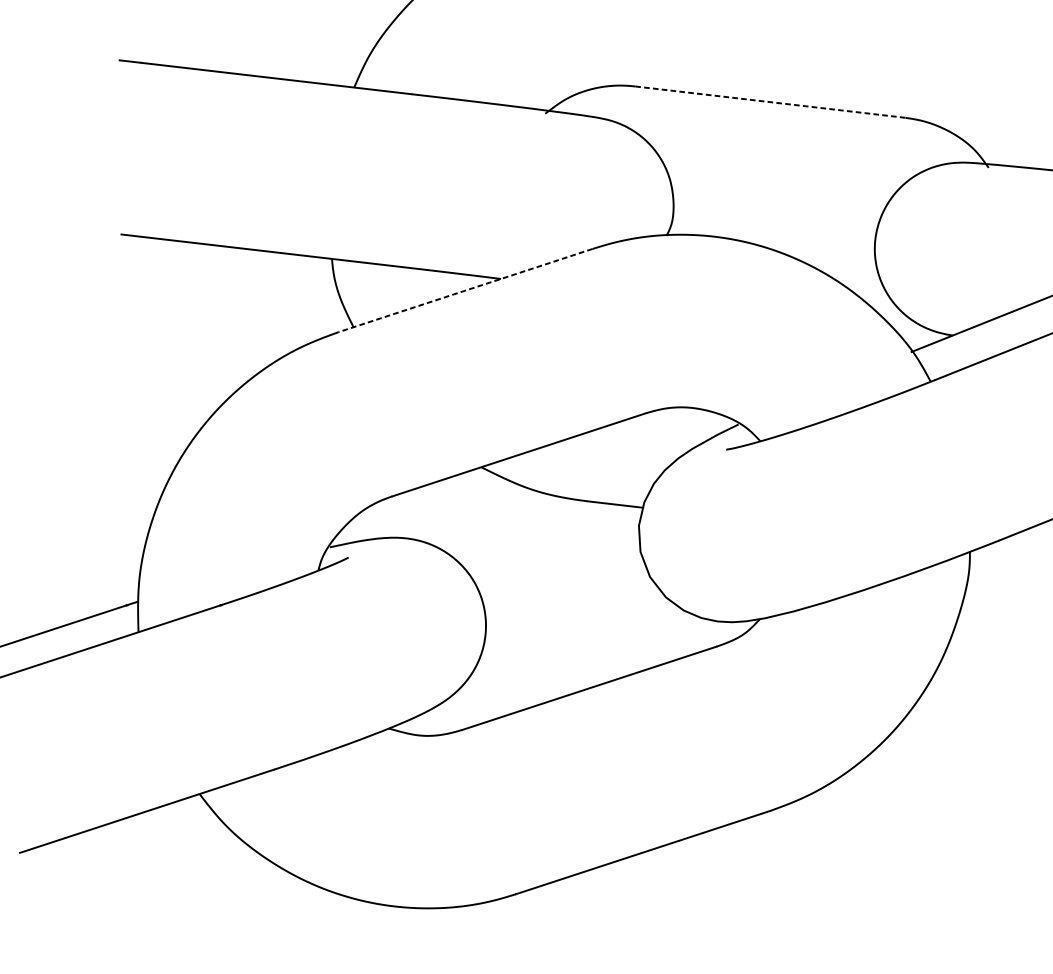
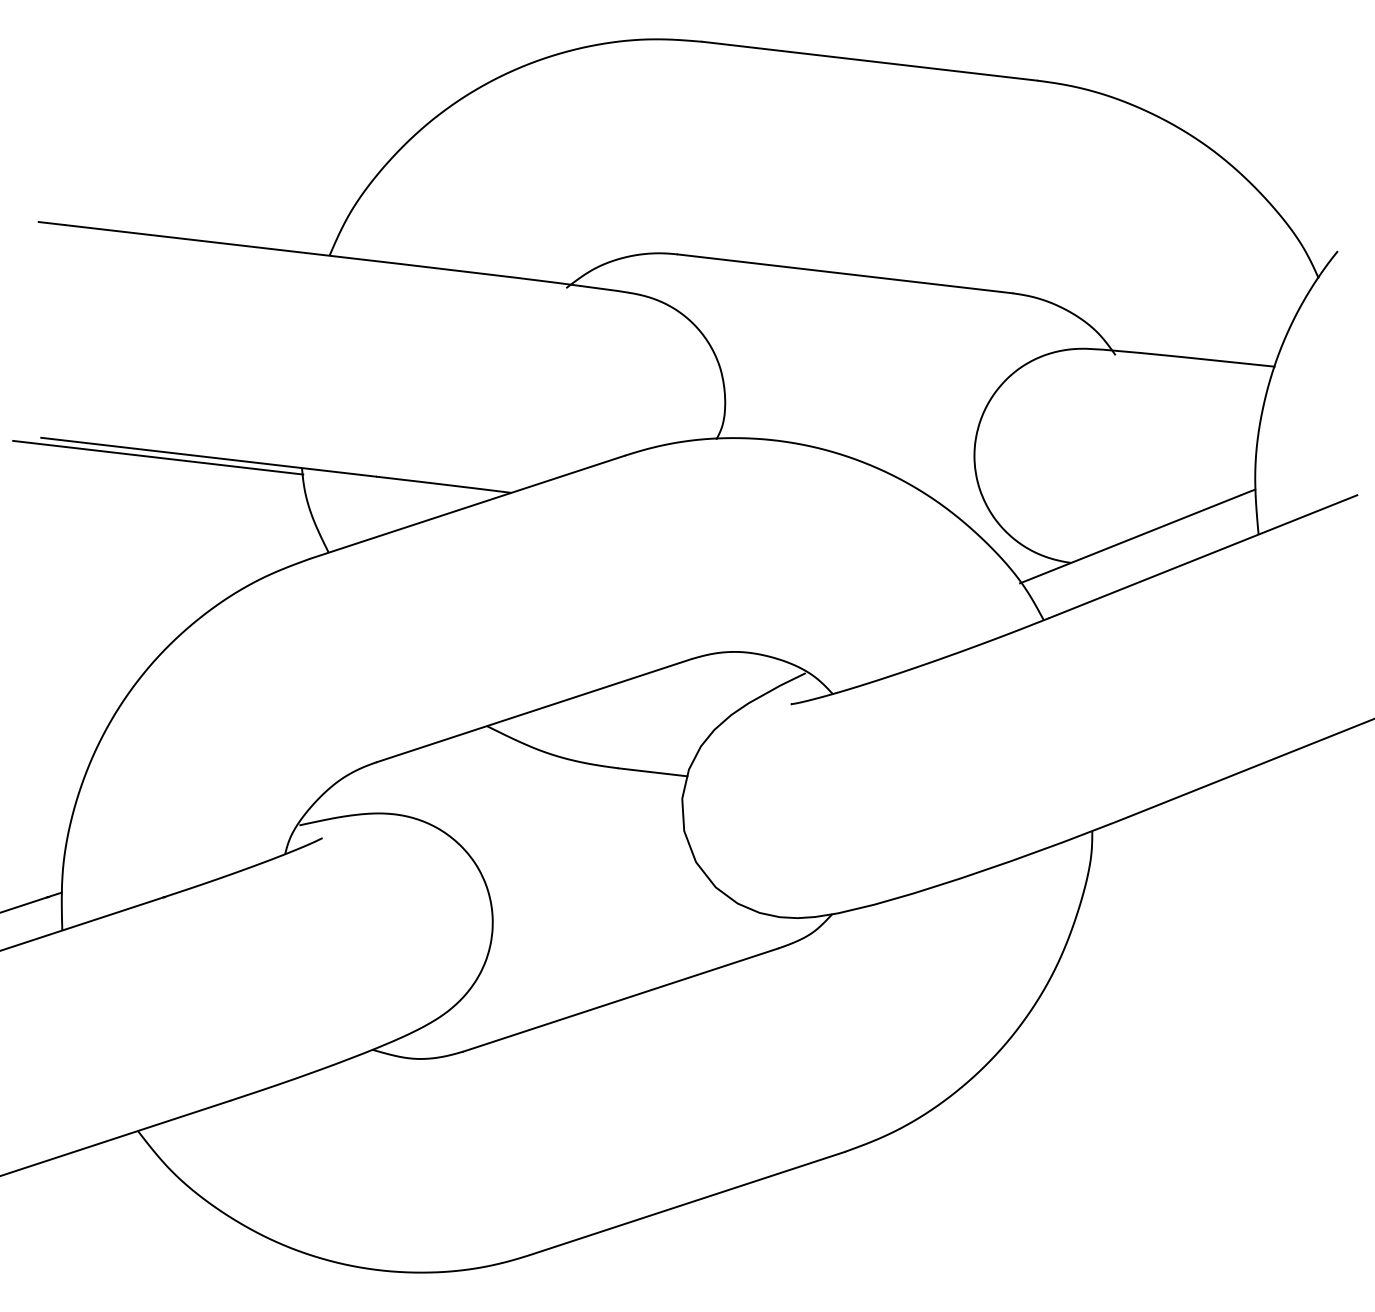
line: (770, 101) -> (845, 273), dashed -> solid
line: (216, 250) -> (158, 457), added
line: (465, 290) -> (467, 507), dashed -> solid

